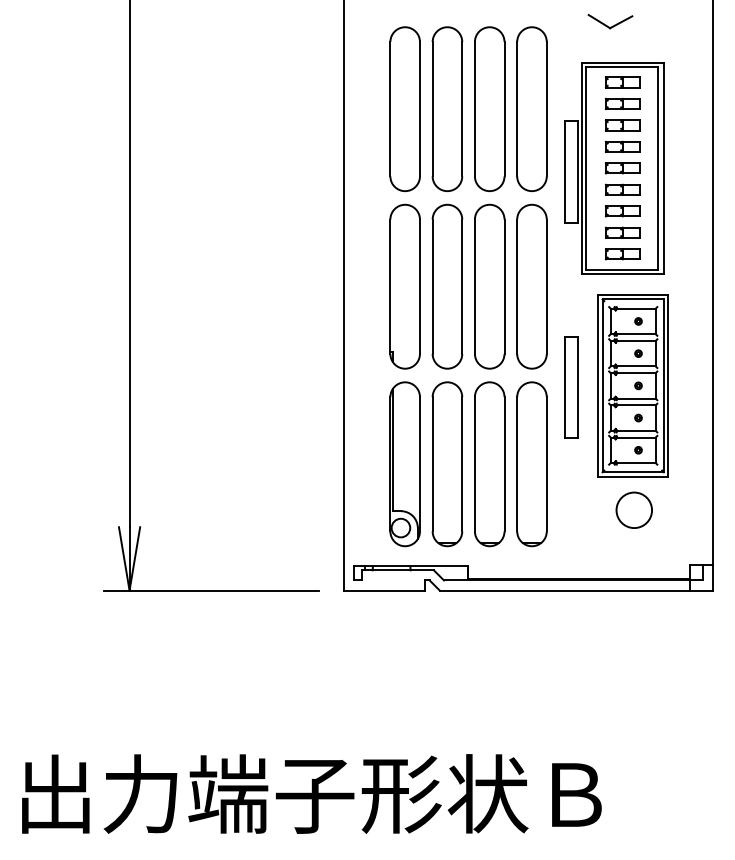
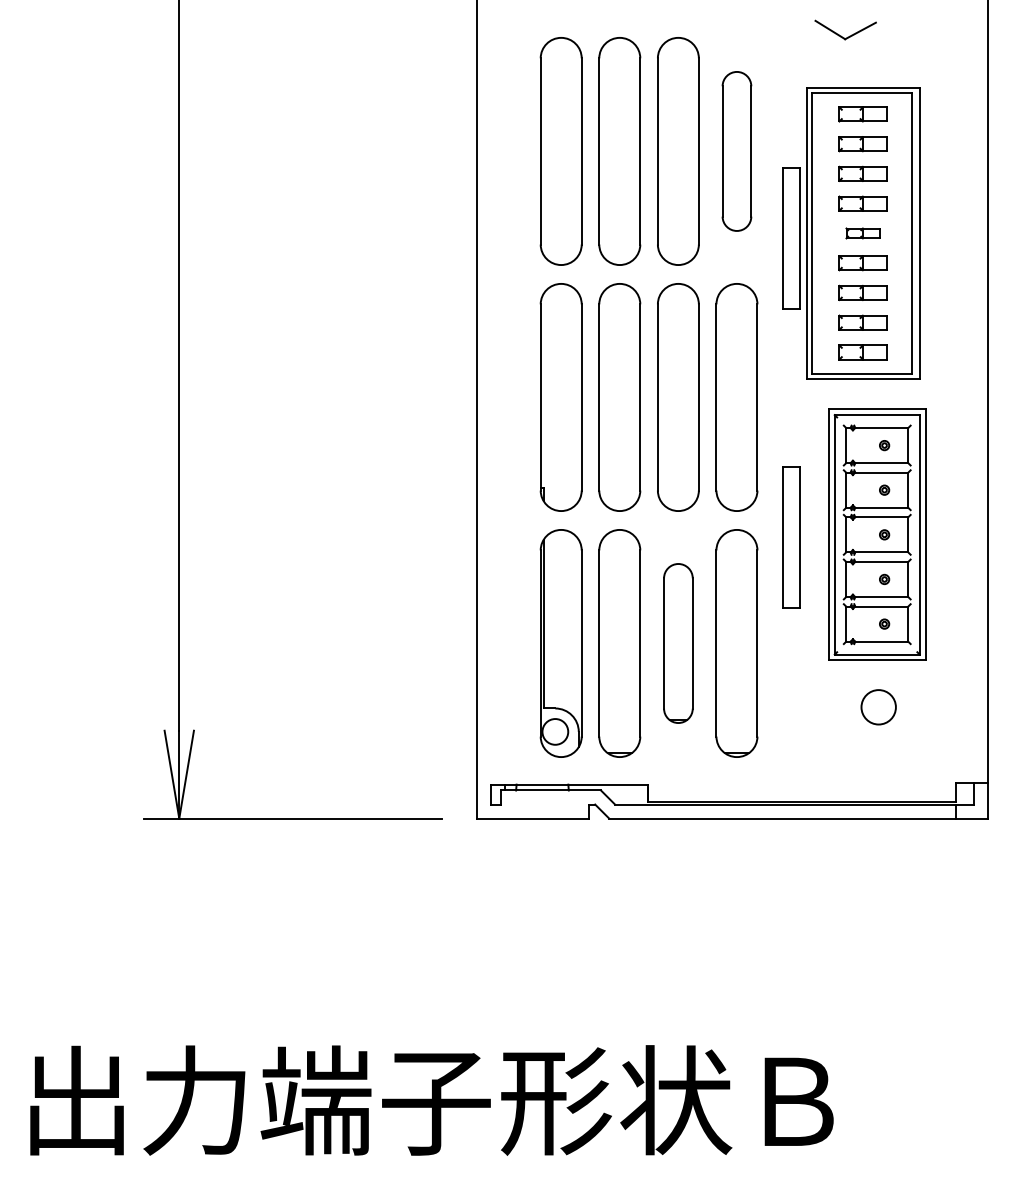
part: (531, 109) -> (736, 151), size x0.7
part: (622, 168) -> (862, 233), size x0.7
part: (489, 464) -> (678, 643), size x0.7
circle: (634, 509) -> (878, 706), size x0.7

